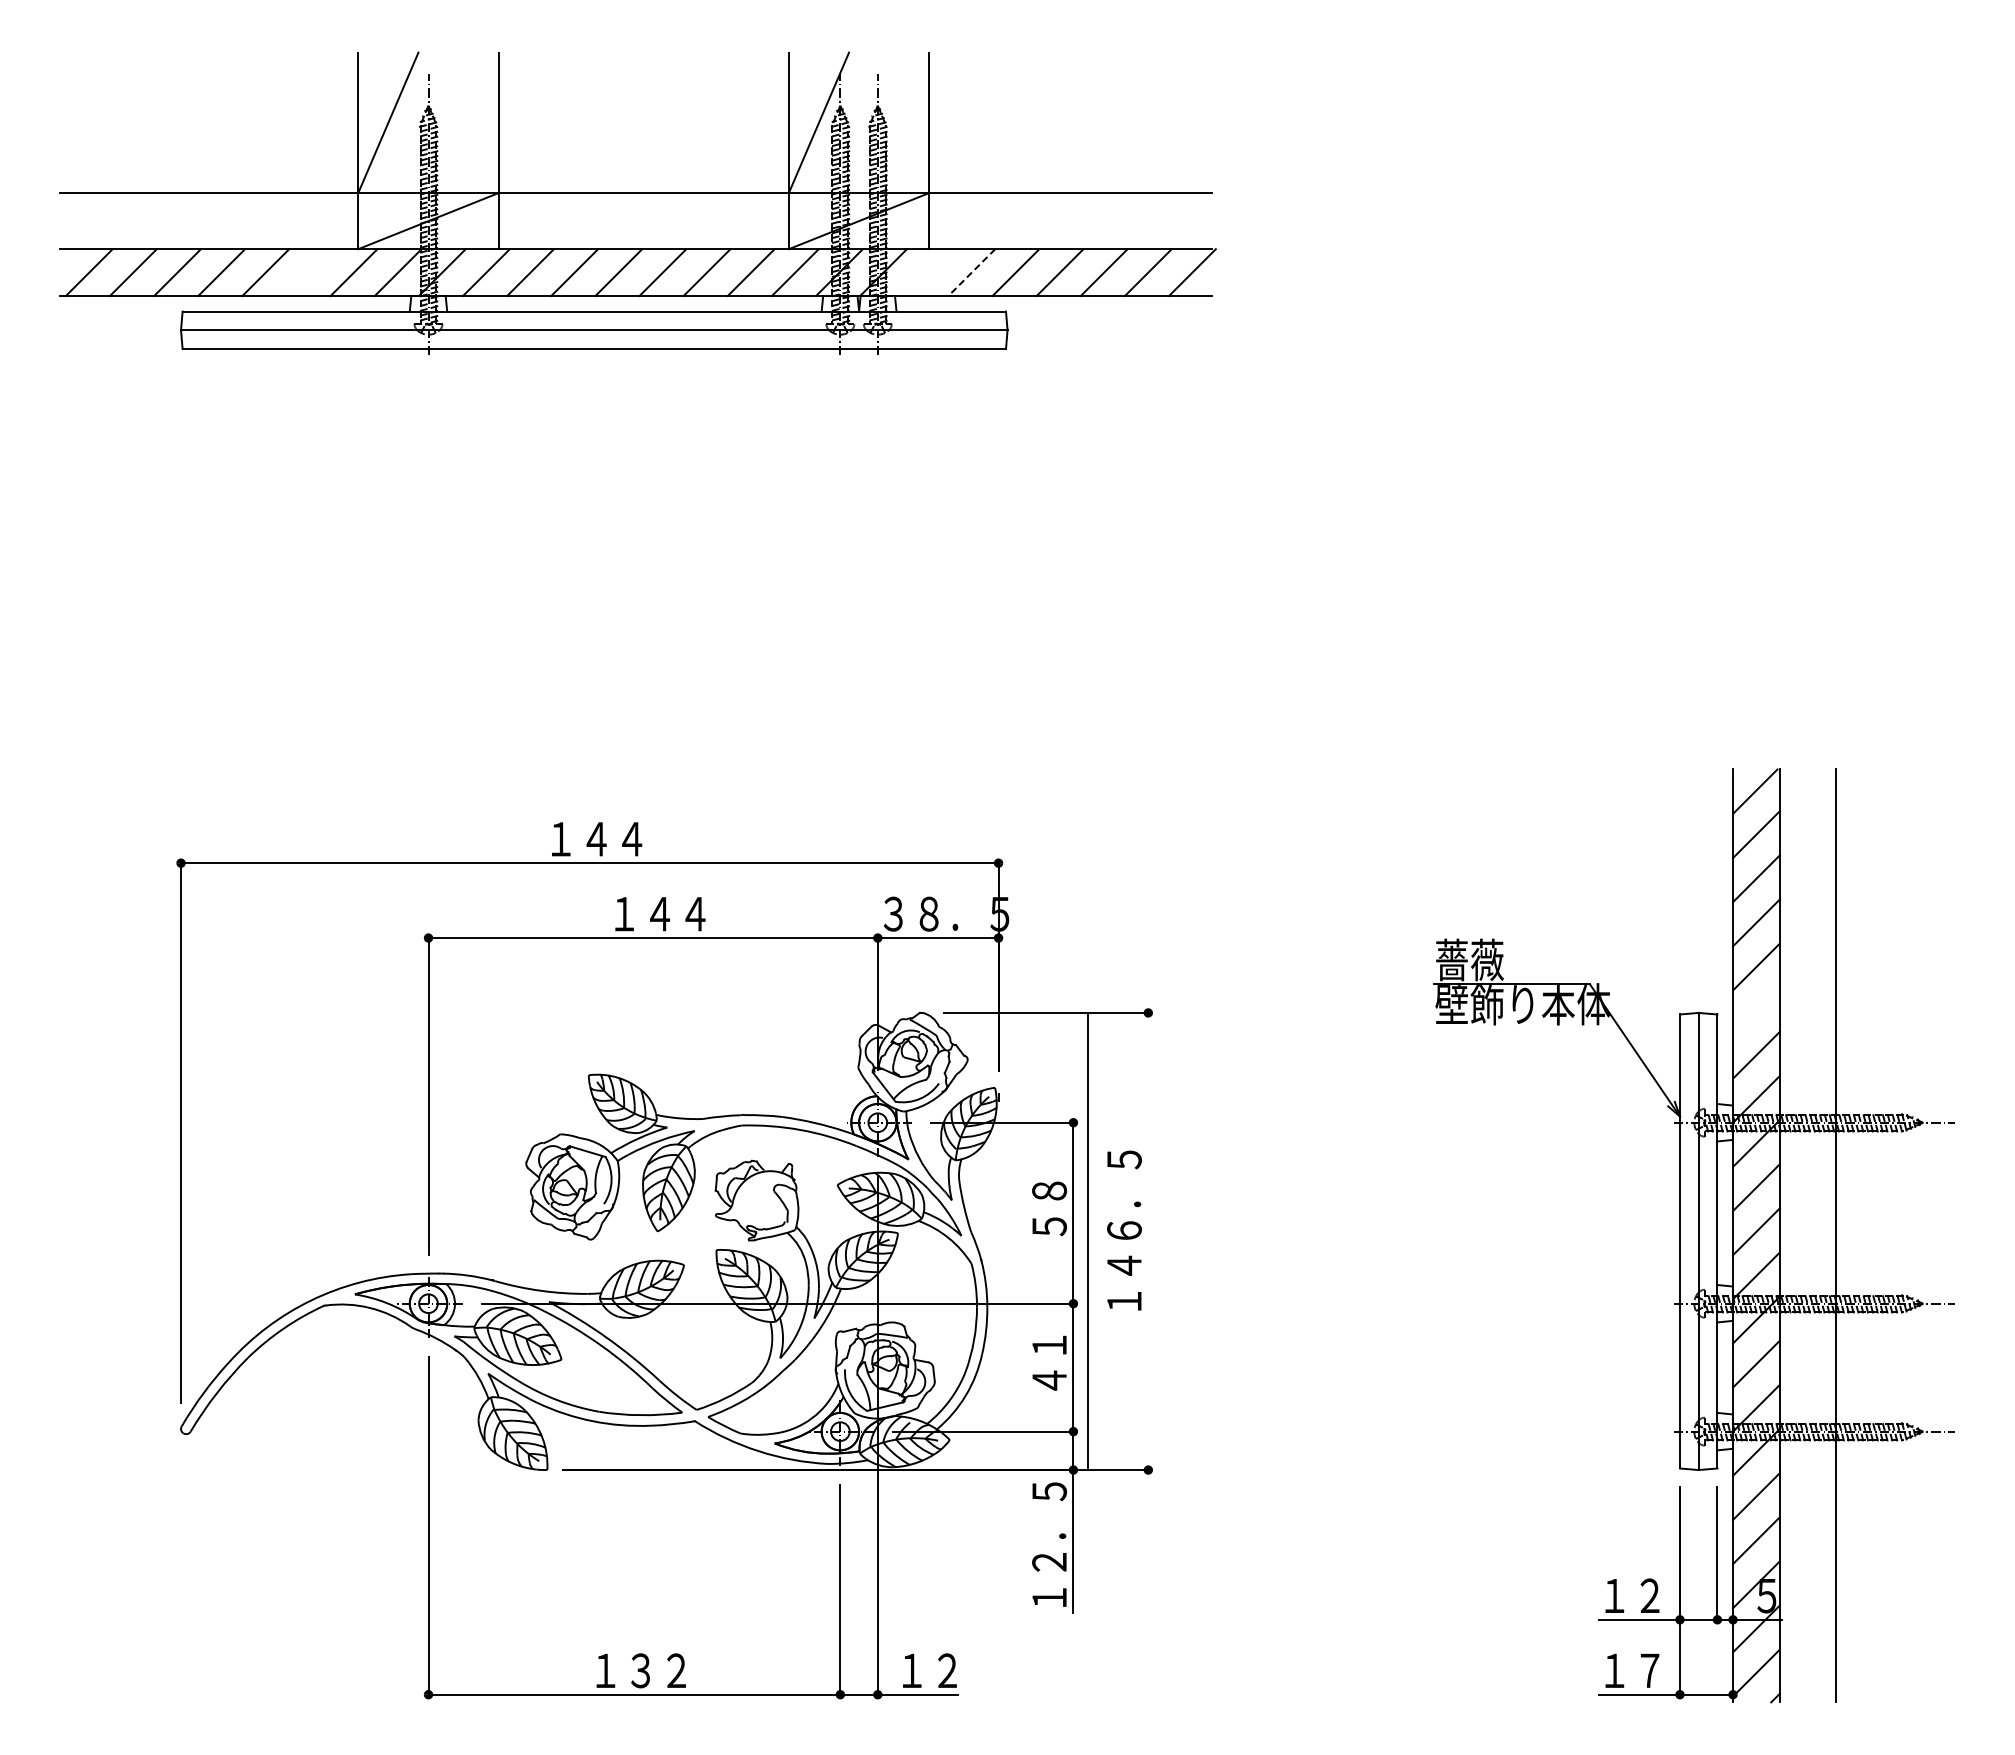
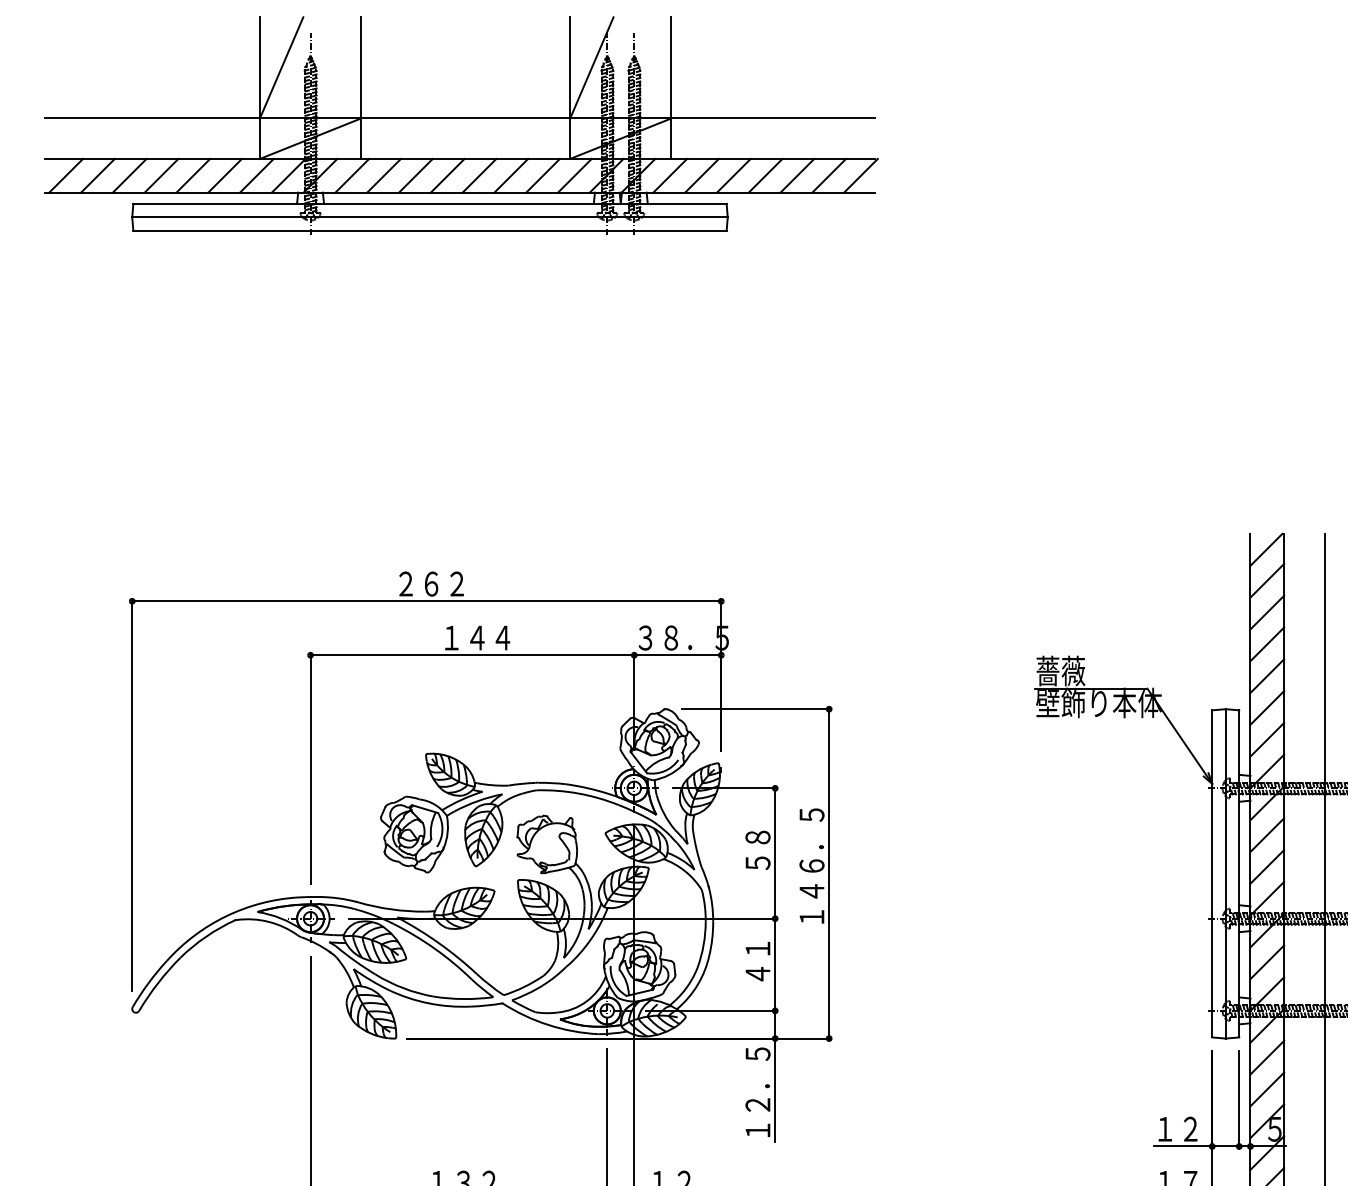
line: (309, 272) -> (224, 175), added
line: (927, 272) -> (670, 175), added
line: (971, 272) -> (701, 175), dashed -> solid
text: (596, 838) -> (431, 583), １４４ -> ２６２
line: (1756, 1010) -> (1267, 707), added
line: (1088, 1241) -> (829, 873), moved

